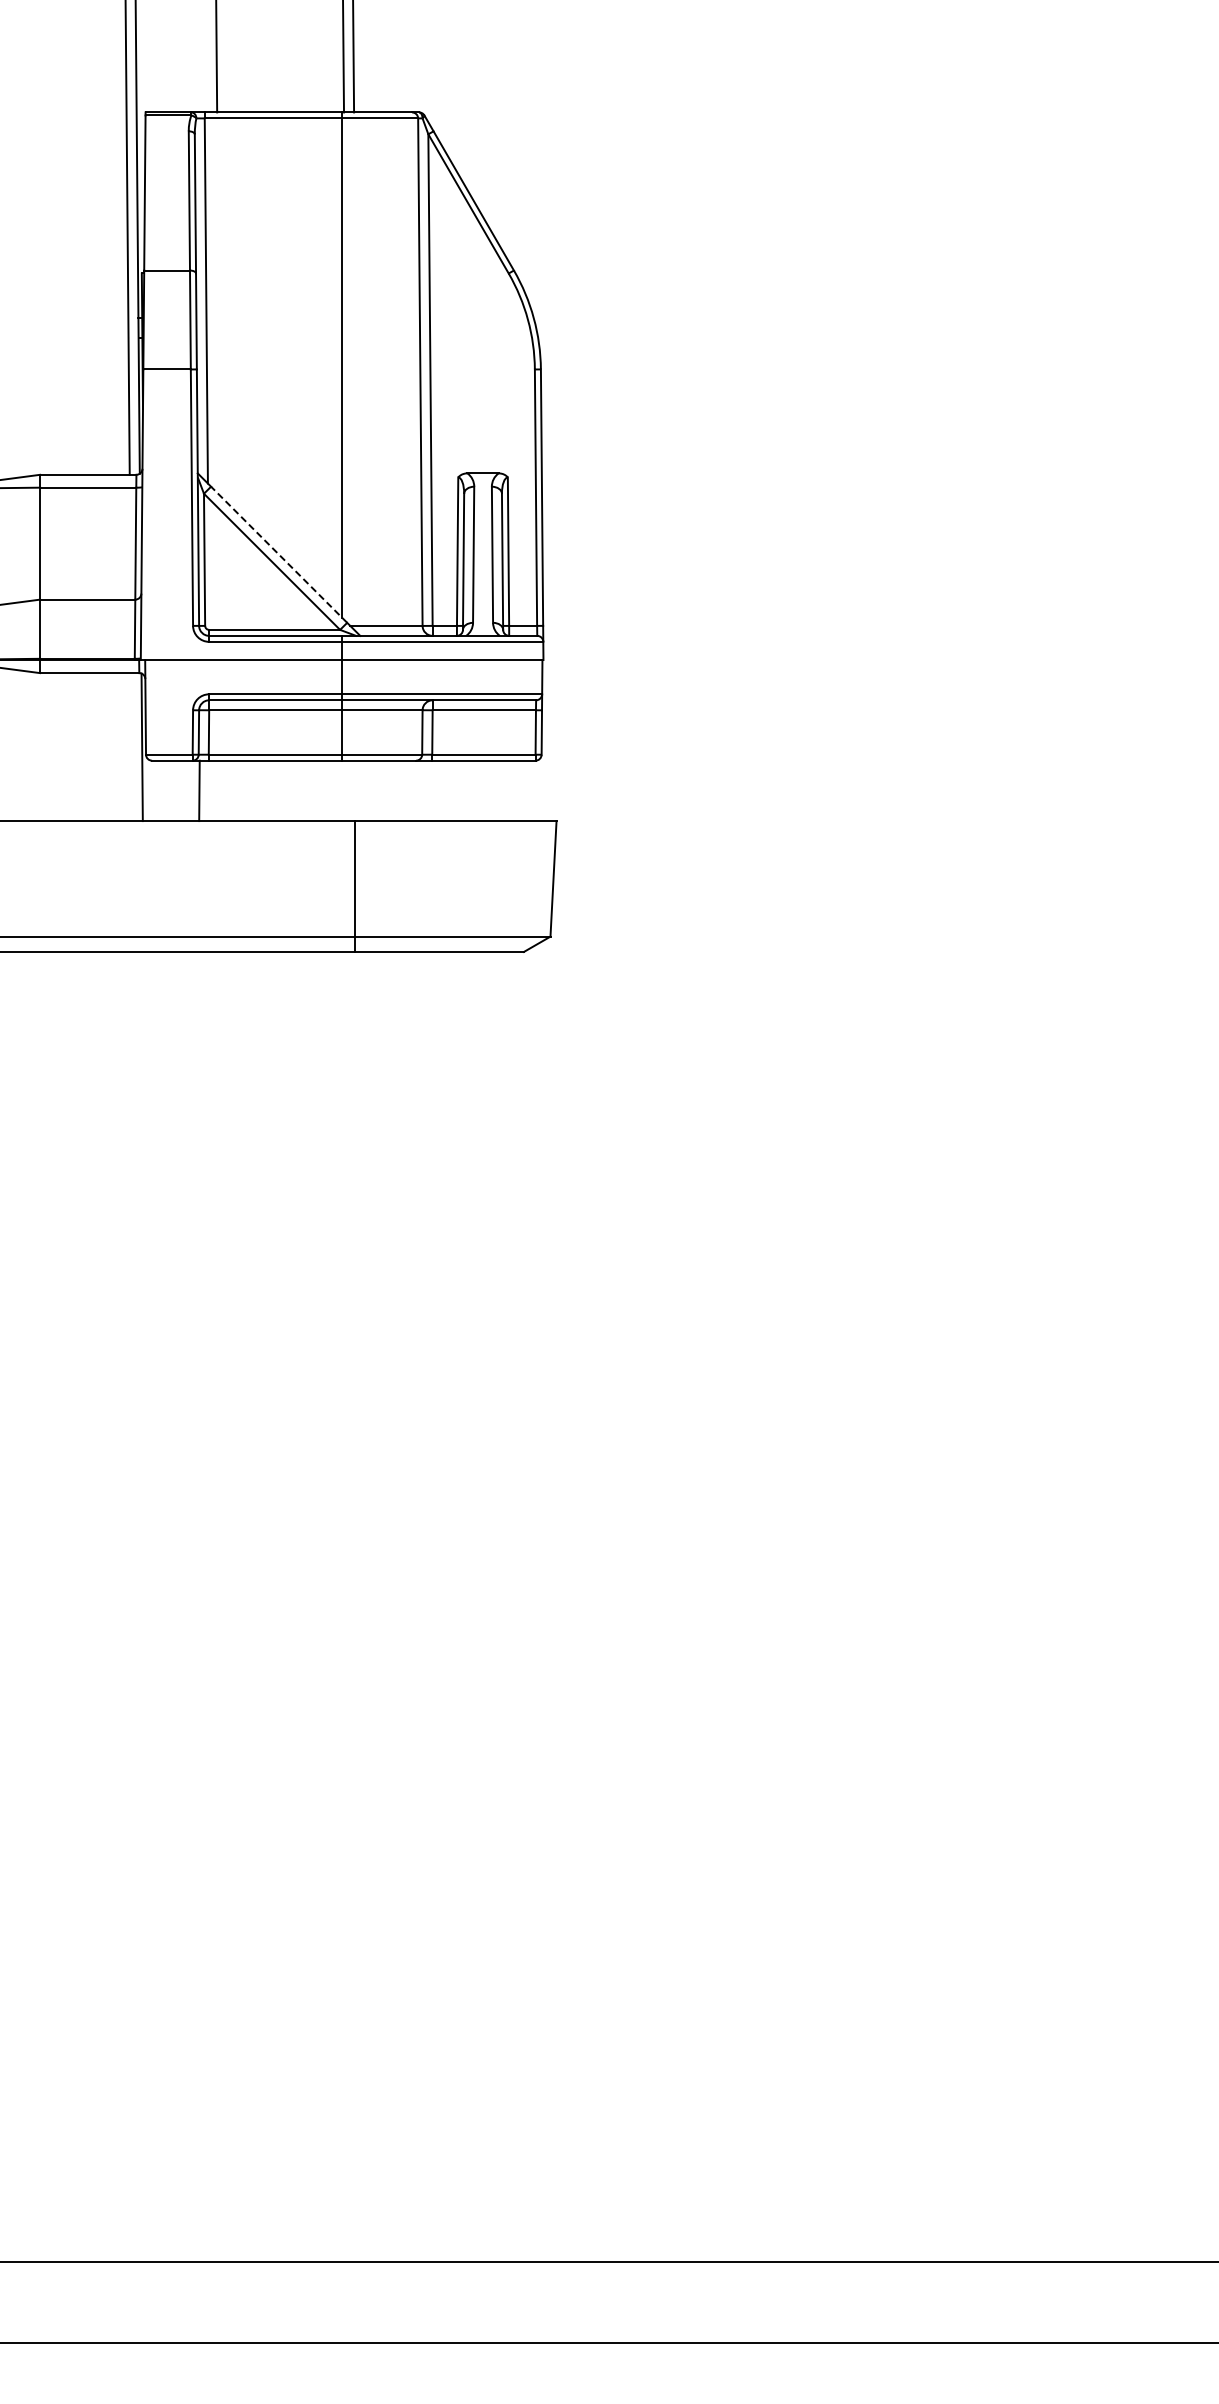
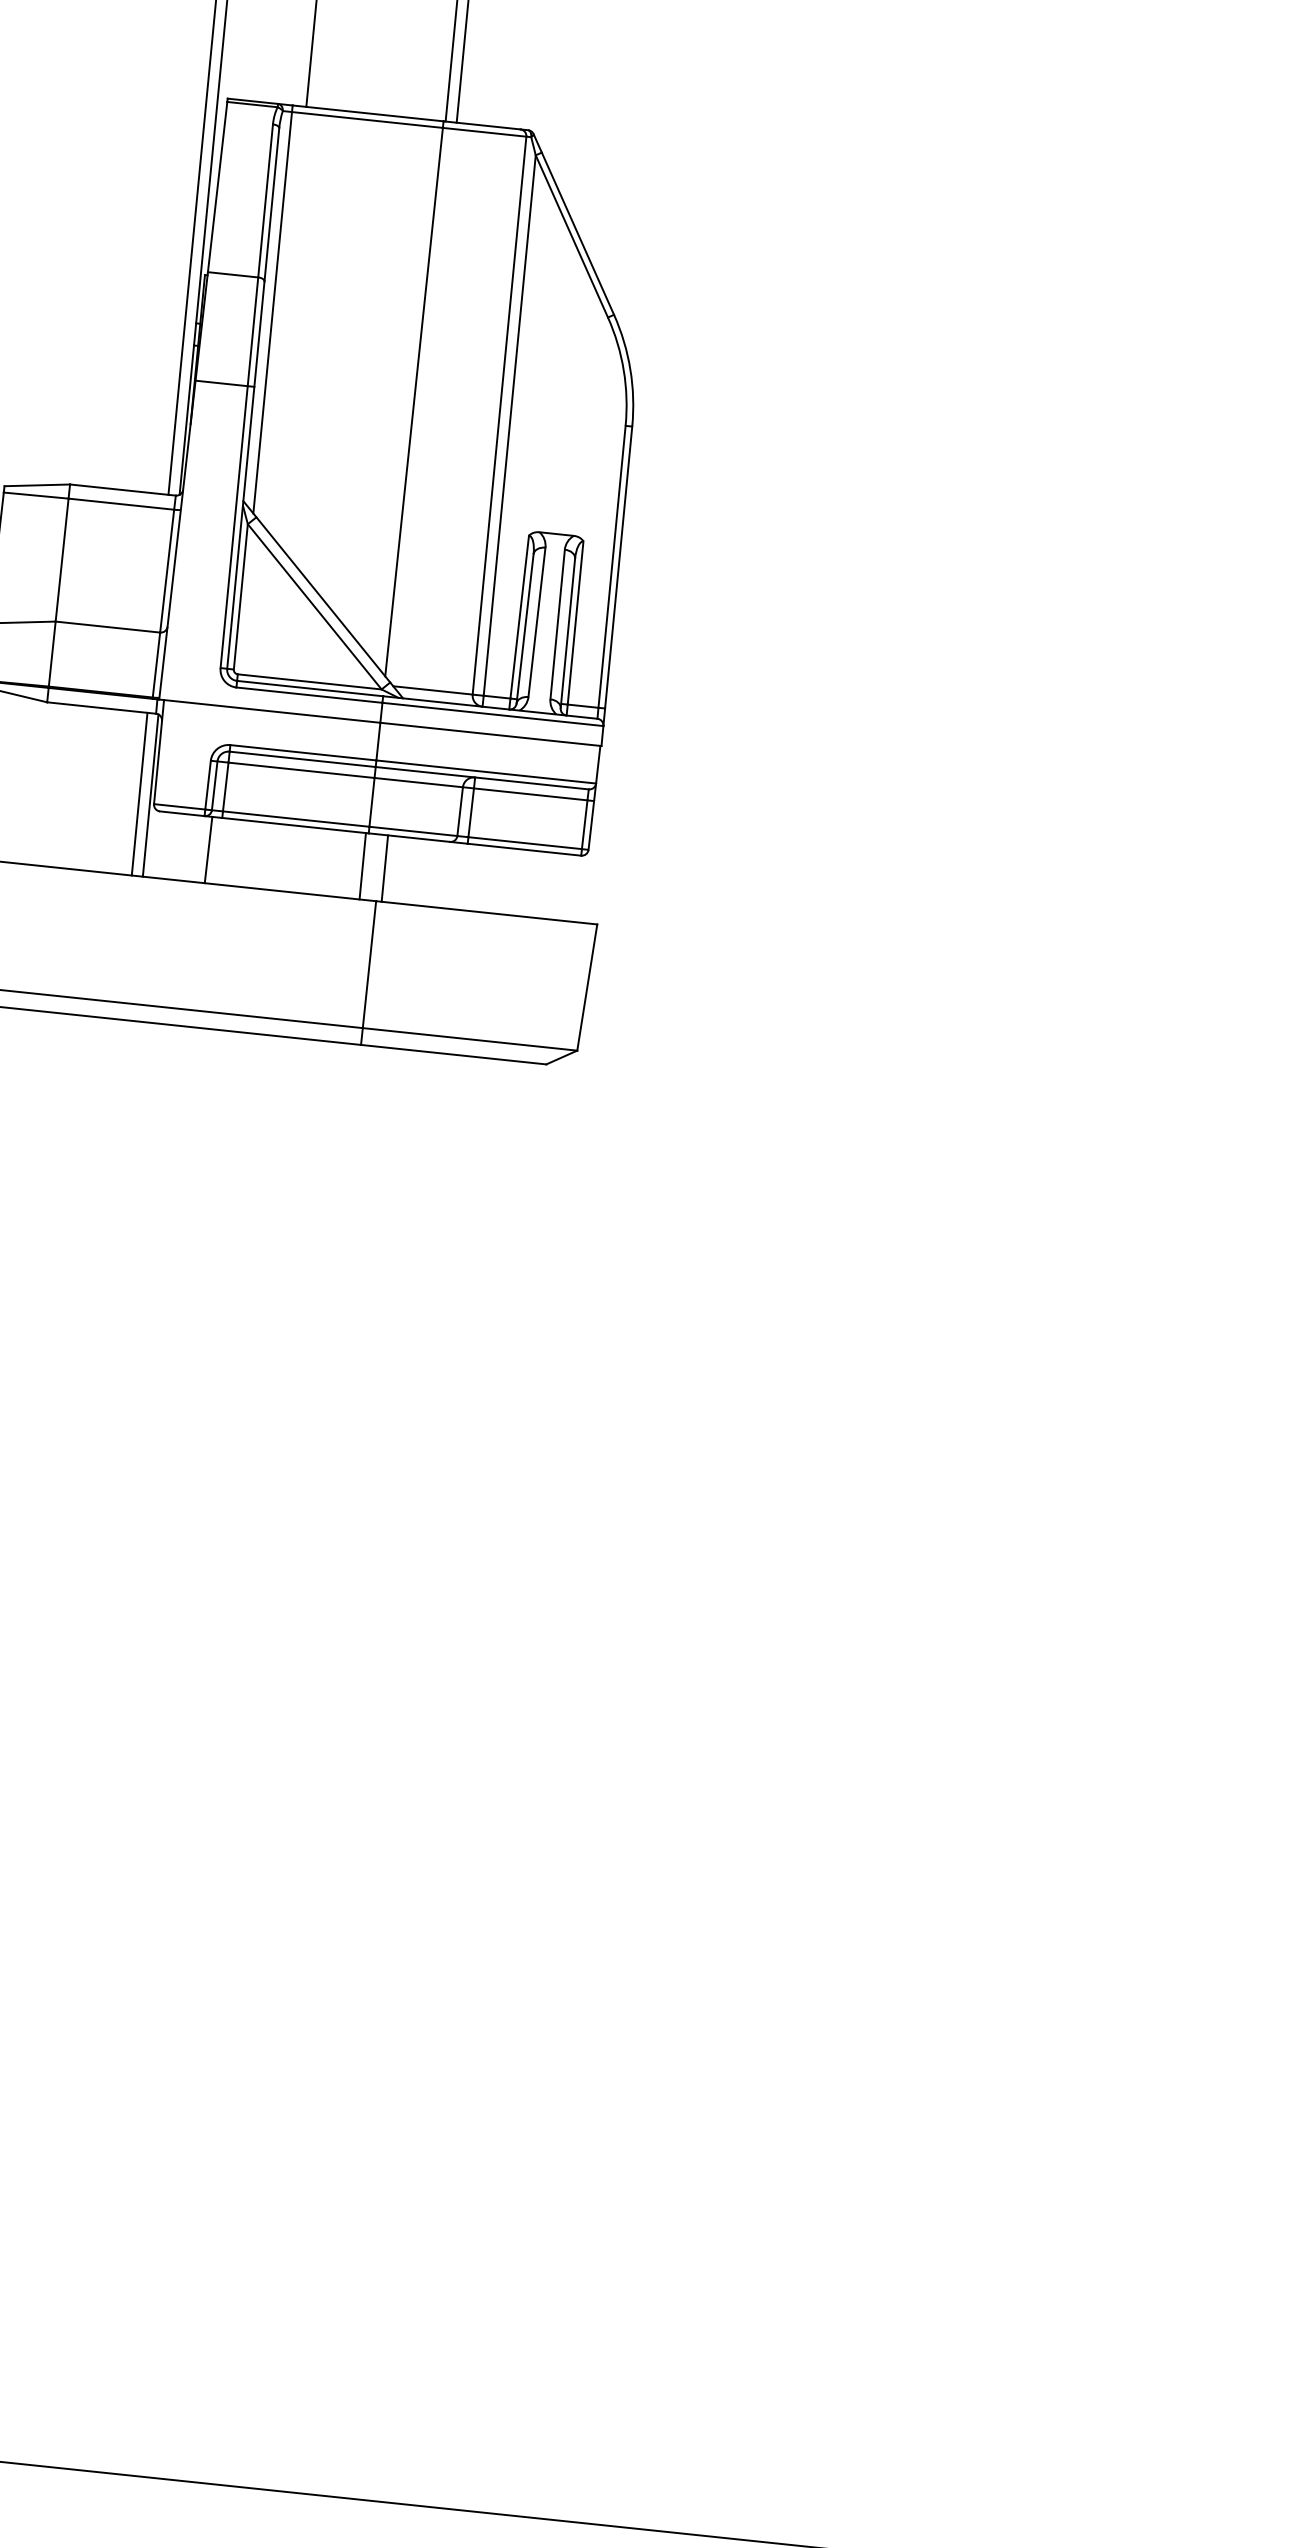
line: (278, 554) -> (322, 599), dashed -> solid
line: (131, 747) -> (138, 794), added
line: (339, 790) -> (362, 865), added
line: (359, 790) -> (384, 868), added

